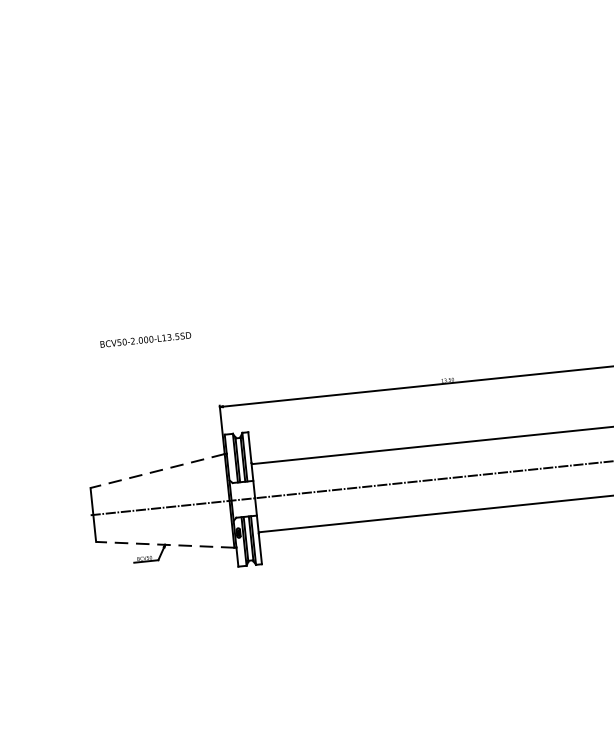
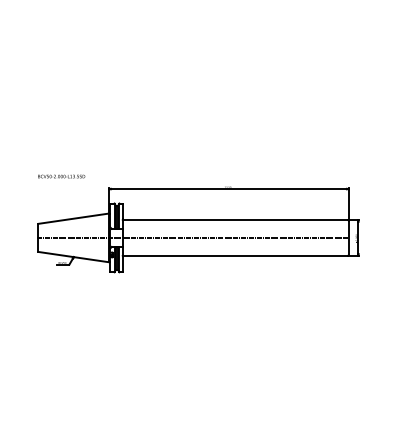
text: (145, 339) -> (61, 176), moved
line: (157, 470) -> (73, 218), dashed -> solid
line: (164, 545) -> (73, 257), dashed -> solid

